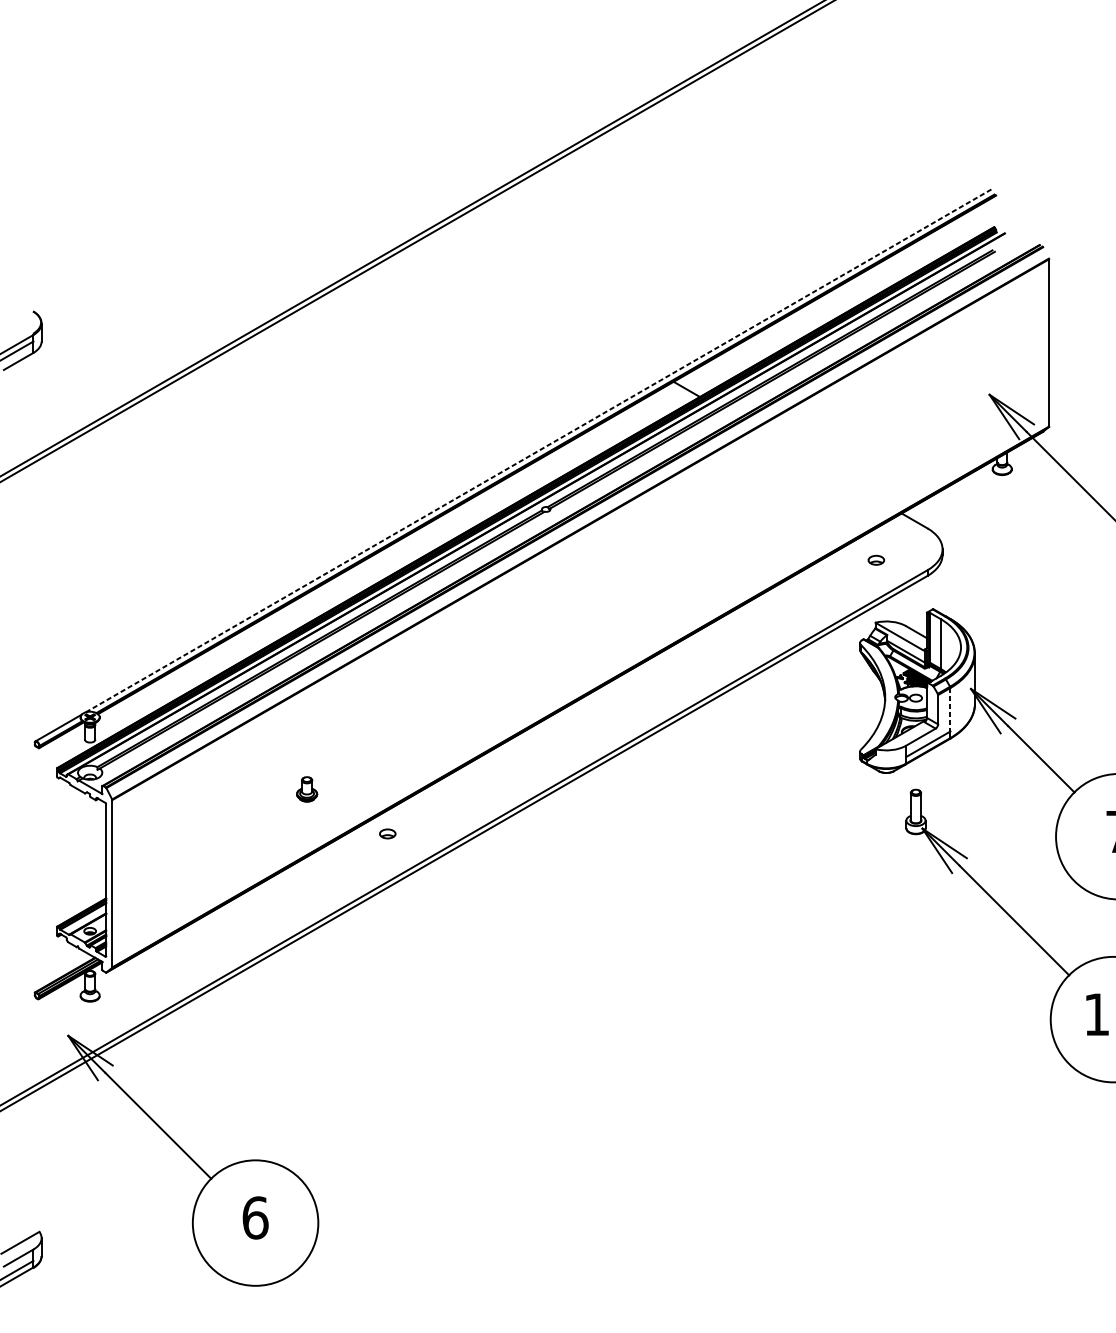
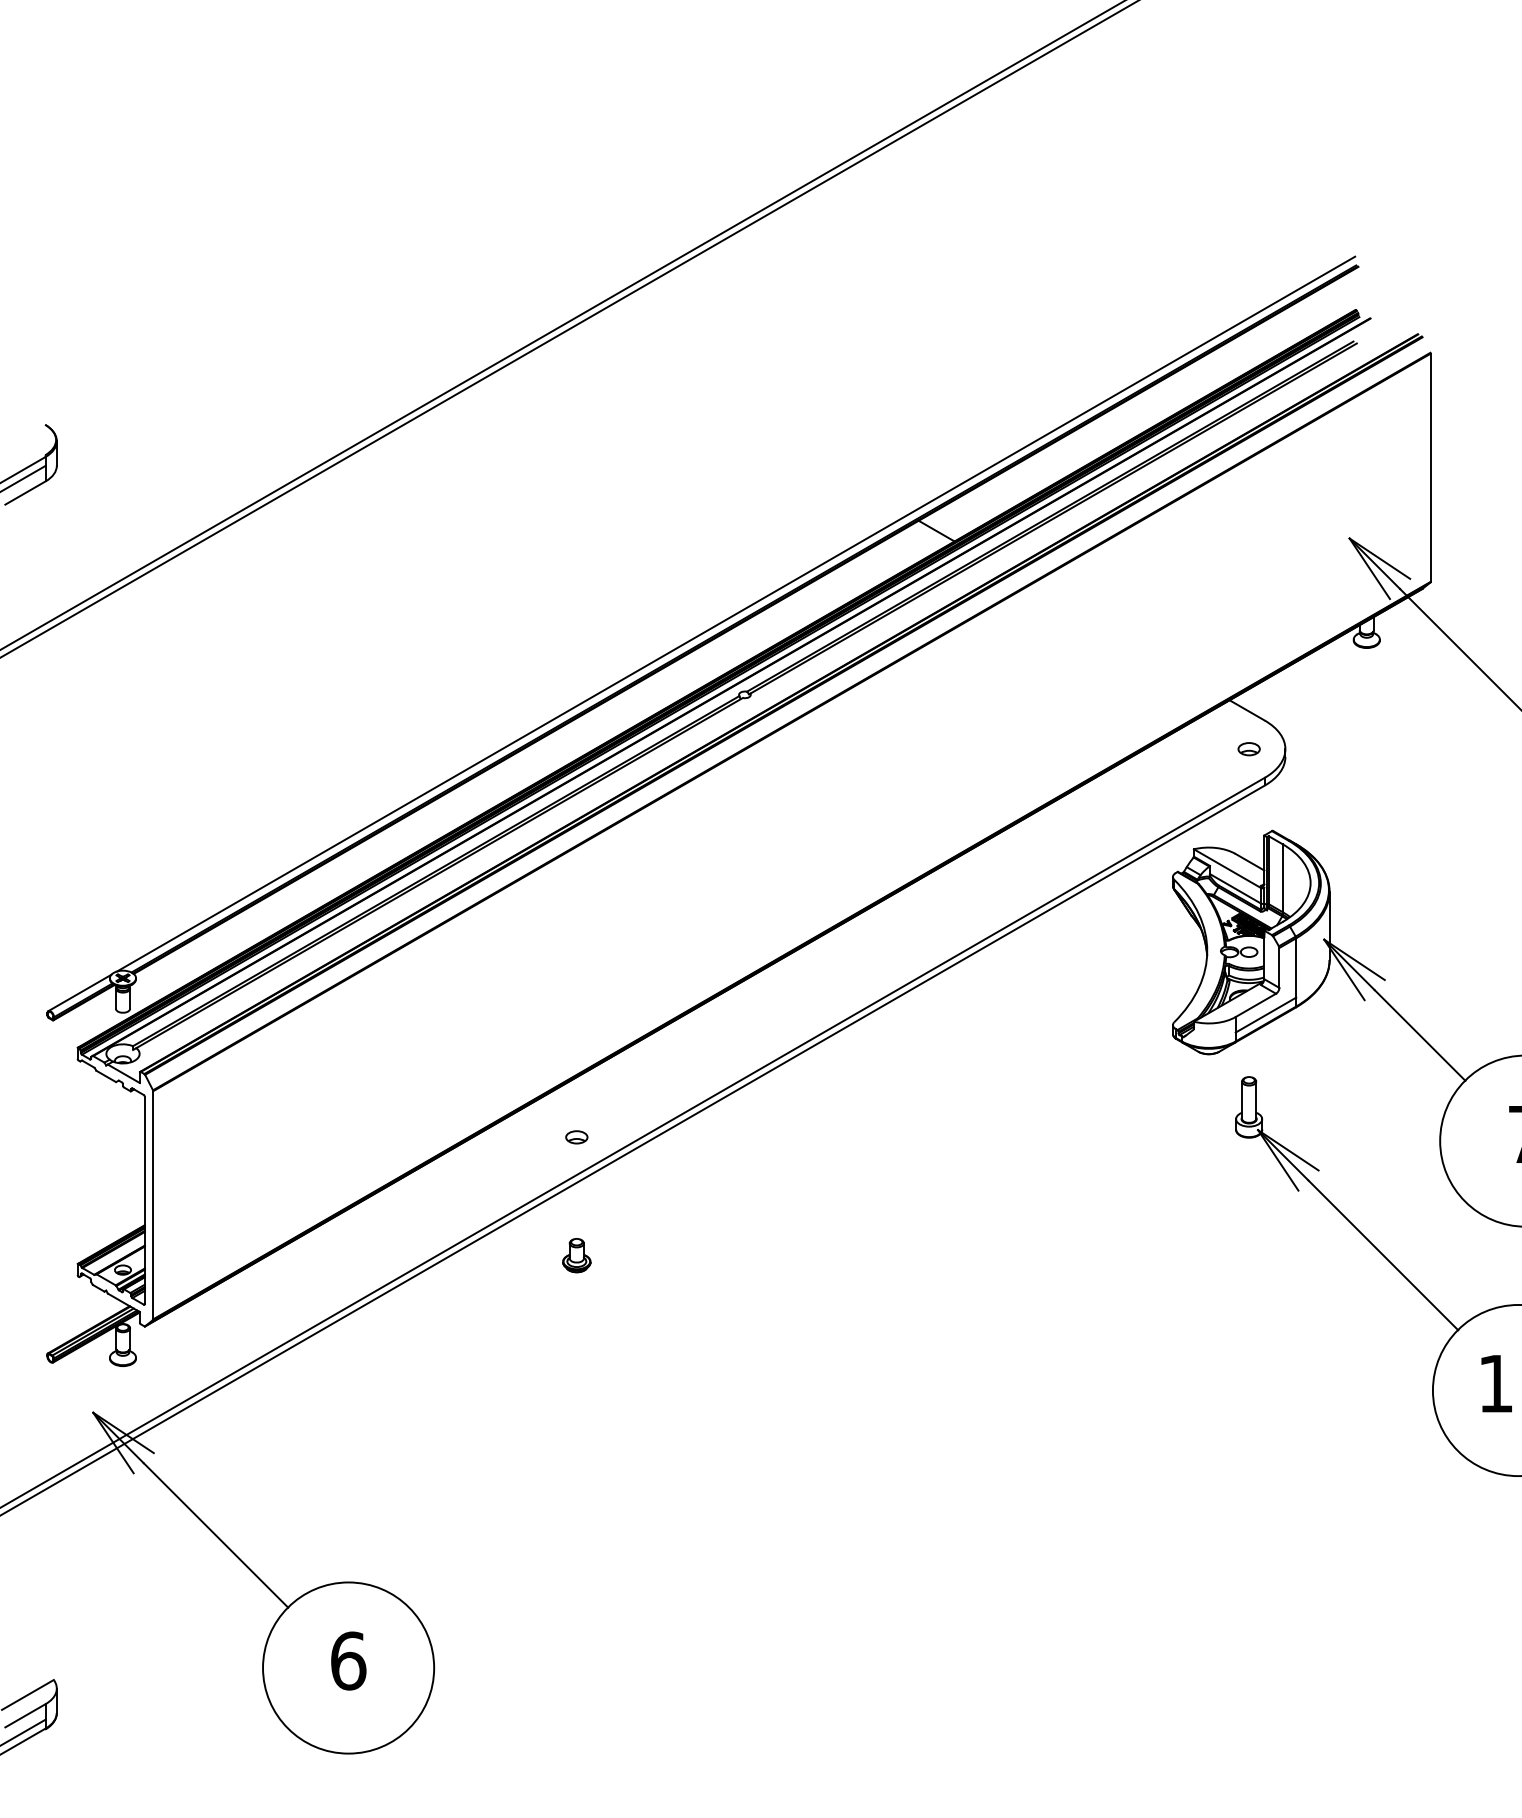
line: (540, 450) -> (736, 614), dashed -> solid
part: (875, 560) -> (1248, 749), moved
line: (950, 709) -> (1296, 967), dashed -> solid
part: (306, 789) -> (576, 1255), moved
part: (387, 834) -> (576, 1137), moved

